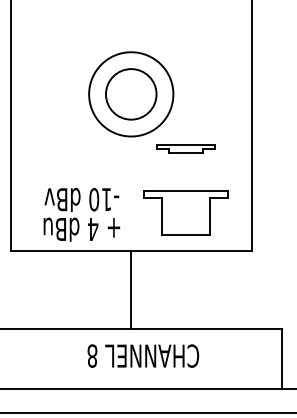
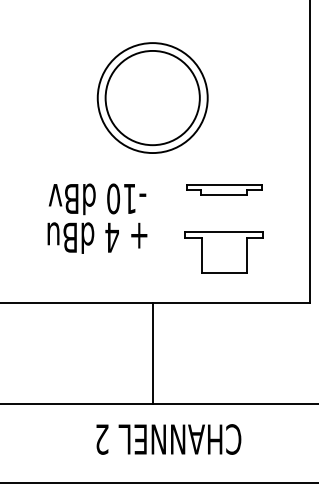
circle: (131, 94) -> (153, 98), size x1.43
part: (185, 148) -> (223, 189), moved
part: (185, 212) -> (223, 252), size x0.71
text: (81, 214) -> (96, 218), moved
text: (92, 355) -> (102, 438), 8 -> 2

